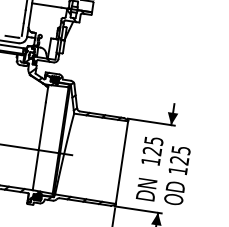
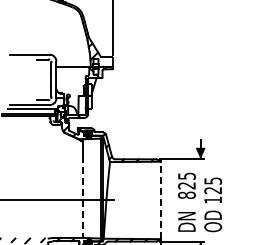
line: (39, 147) -> (82, 197), solid -> dashed
text: (150, 160) -> (186, 194), 125 -> 825
line: (121, 162) -> (160, 200), solid -> dashed

